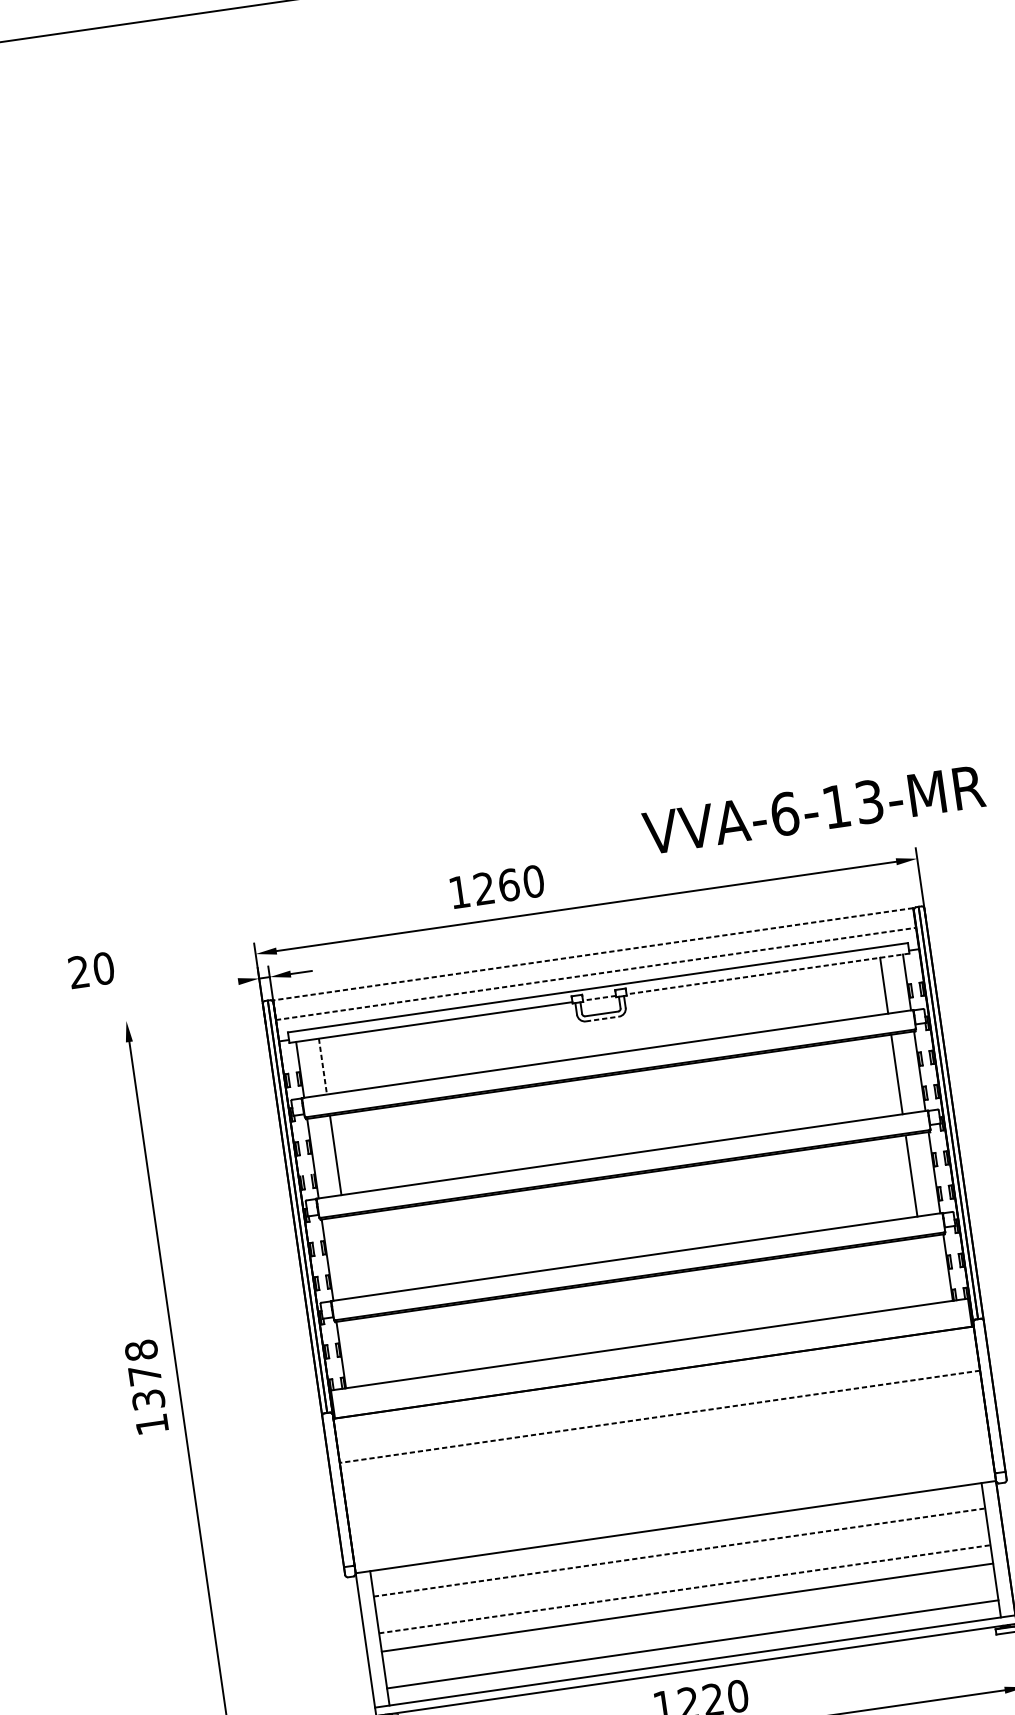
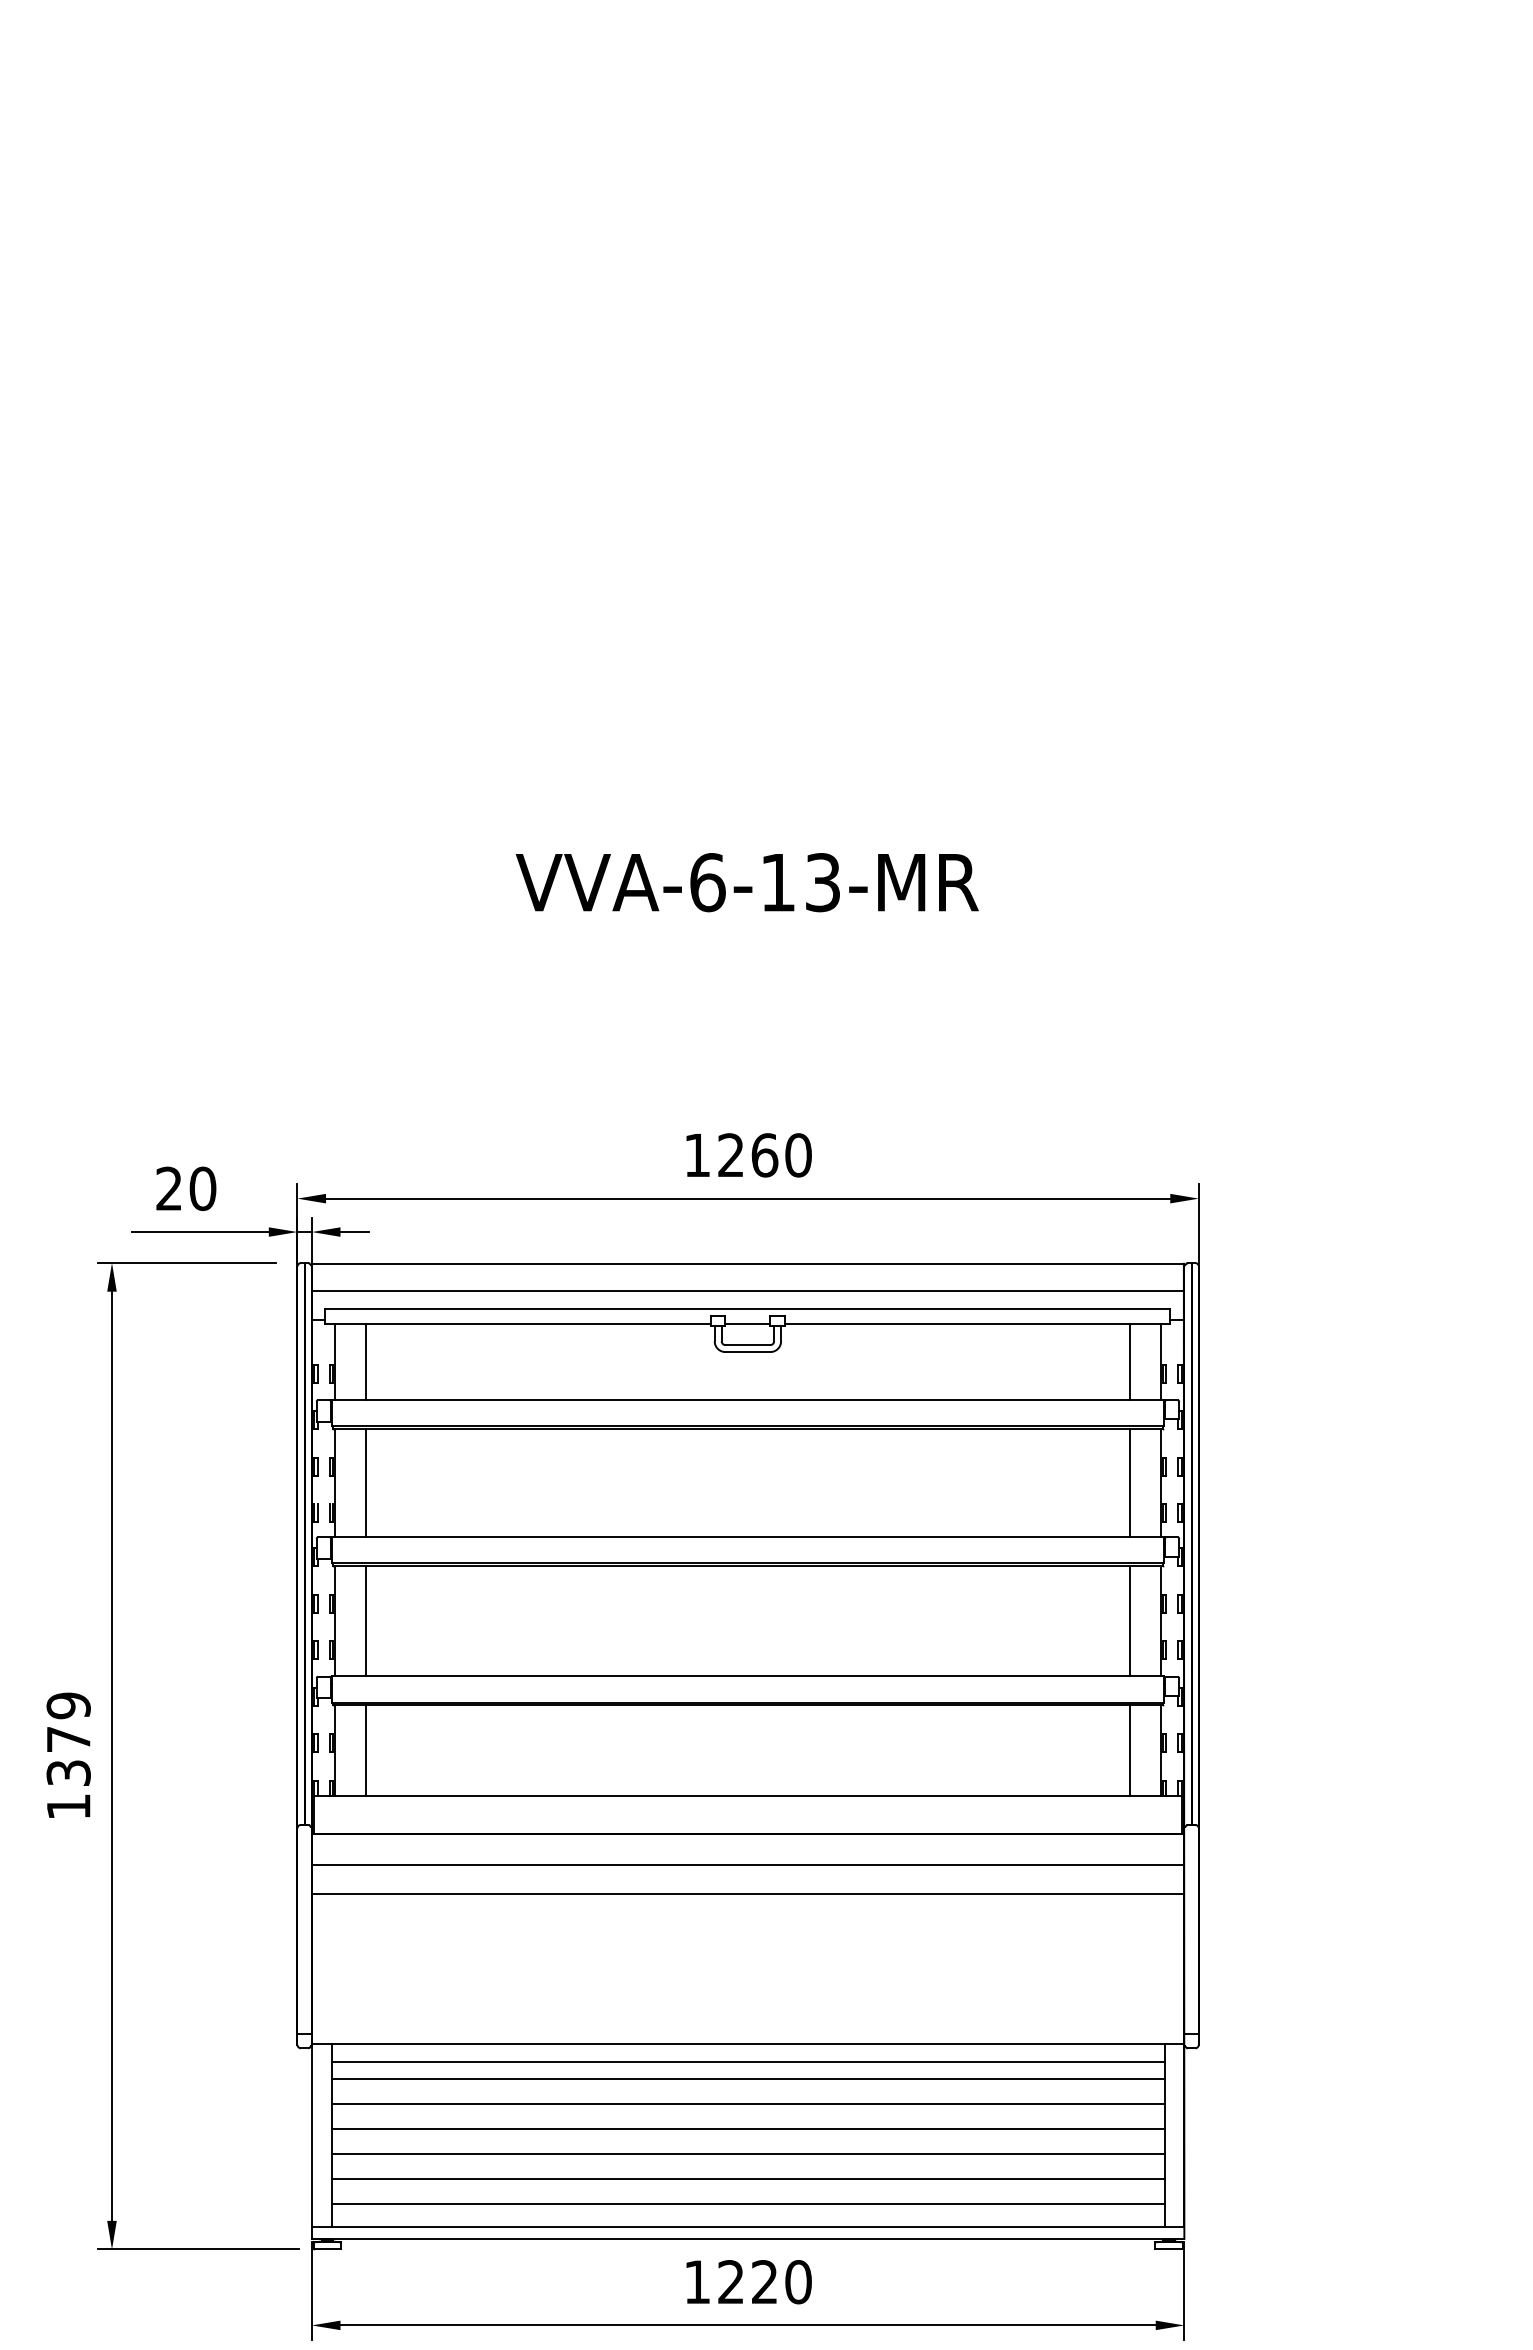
text: (813, 809) -> (746, 882), moved
text: (497, 886) -> (748, 1155), moved
line: (592, 954) -> (747, 1263), dashed -> solid
text: (91, 970) -> (186, 1188), moved
line: (595, 973) -> (747, 1290), dashed -> solid
line: (767, 973) -> (977, 1323), dashed -> solid
line: (188, 989) -> (200, 1232), added
line: (599, 998) -> (747, 1323), dashed -> solid
line: (181, 1013) -> (186, 1263), added
line: (602, 1019) -> (747, 1352), dashed -> solid
line: (322, 1067) -> (365, 1362), dashed -> solid
line: (350, 1256) -> (365, 1620), added
line: (925, 1271) -> (1130, 1750), added
text: (141, 1350) -> (68, 1705), 1378 -> 1379
line: (363, 1351) -> (365, 1750), added
line: (656, 1395) -> (747, 1864), added
line: (659, 1417) -> (747, 1894), dashed -> solid
line: (677, 1539) -> (747, 2061), added
line: (679, 1552) -> (748, 2078), dashed -> solid
line: (681, 1571) -> (747, 2104), added
line: (685, 1589) -> (748, 2129), dashed -> solid
line: (689, 1626) -> (747, 2179), added

